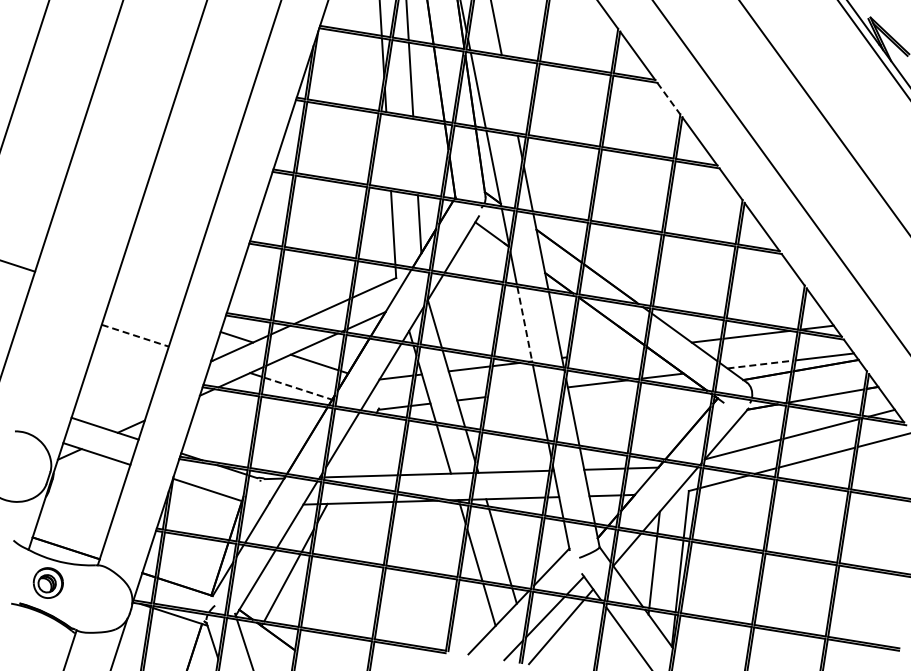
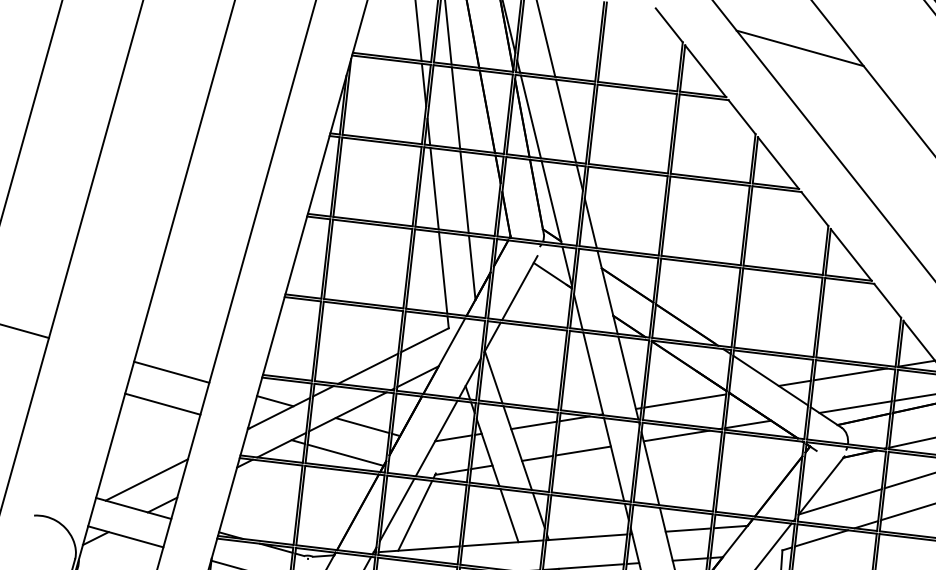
line: (723, 38) -> (799, 48), added
line: (509, 95) -> (565, 121), added
line: (668, 98) -> (741, 117), dashed -> solid
line: (388, 151) -> (434, 188), added
line: (415, 155) -> (464, 191), added
line: (144, 307) -> (171, 372), added
line: (524, 325) -> (592, 374), dashed -> solid
line: (135, 335) -> (163, 403), dashed -> solid
line: (606, 352) -> (684, 400), added
line: (760, 364) -> (855, 407), dashed -> solid
line: (298, 388) -> (345, 455), dashed -> solid
line: (513, 393) -> (583, 450), added
line: (117, 403) -> (146, 480), added
line: (358, 445) -> (414, 515), added

